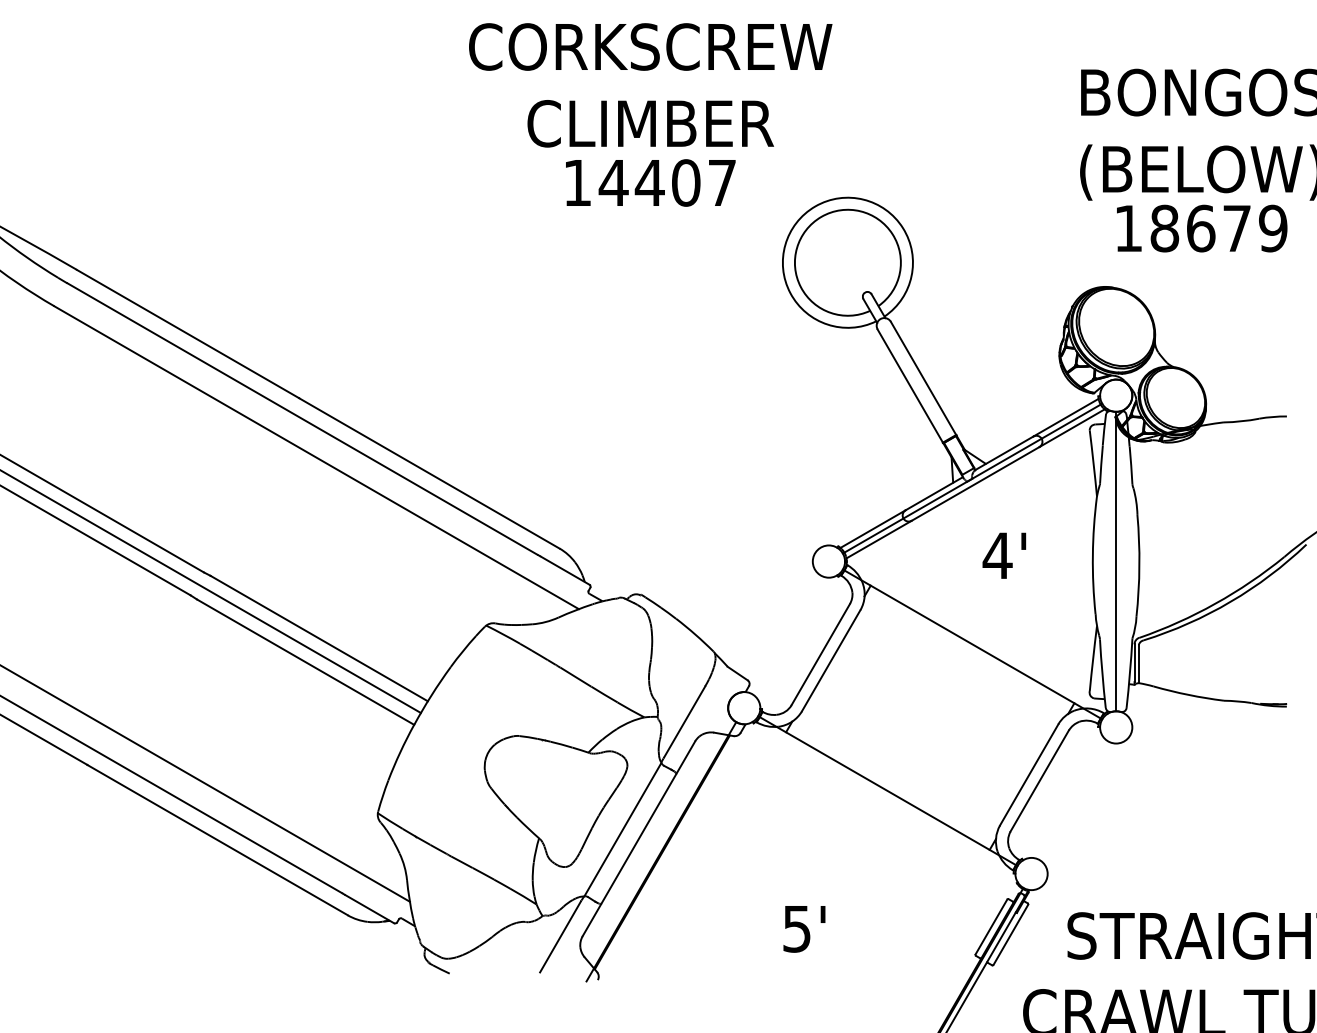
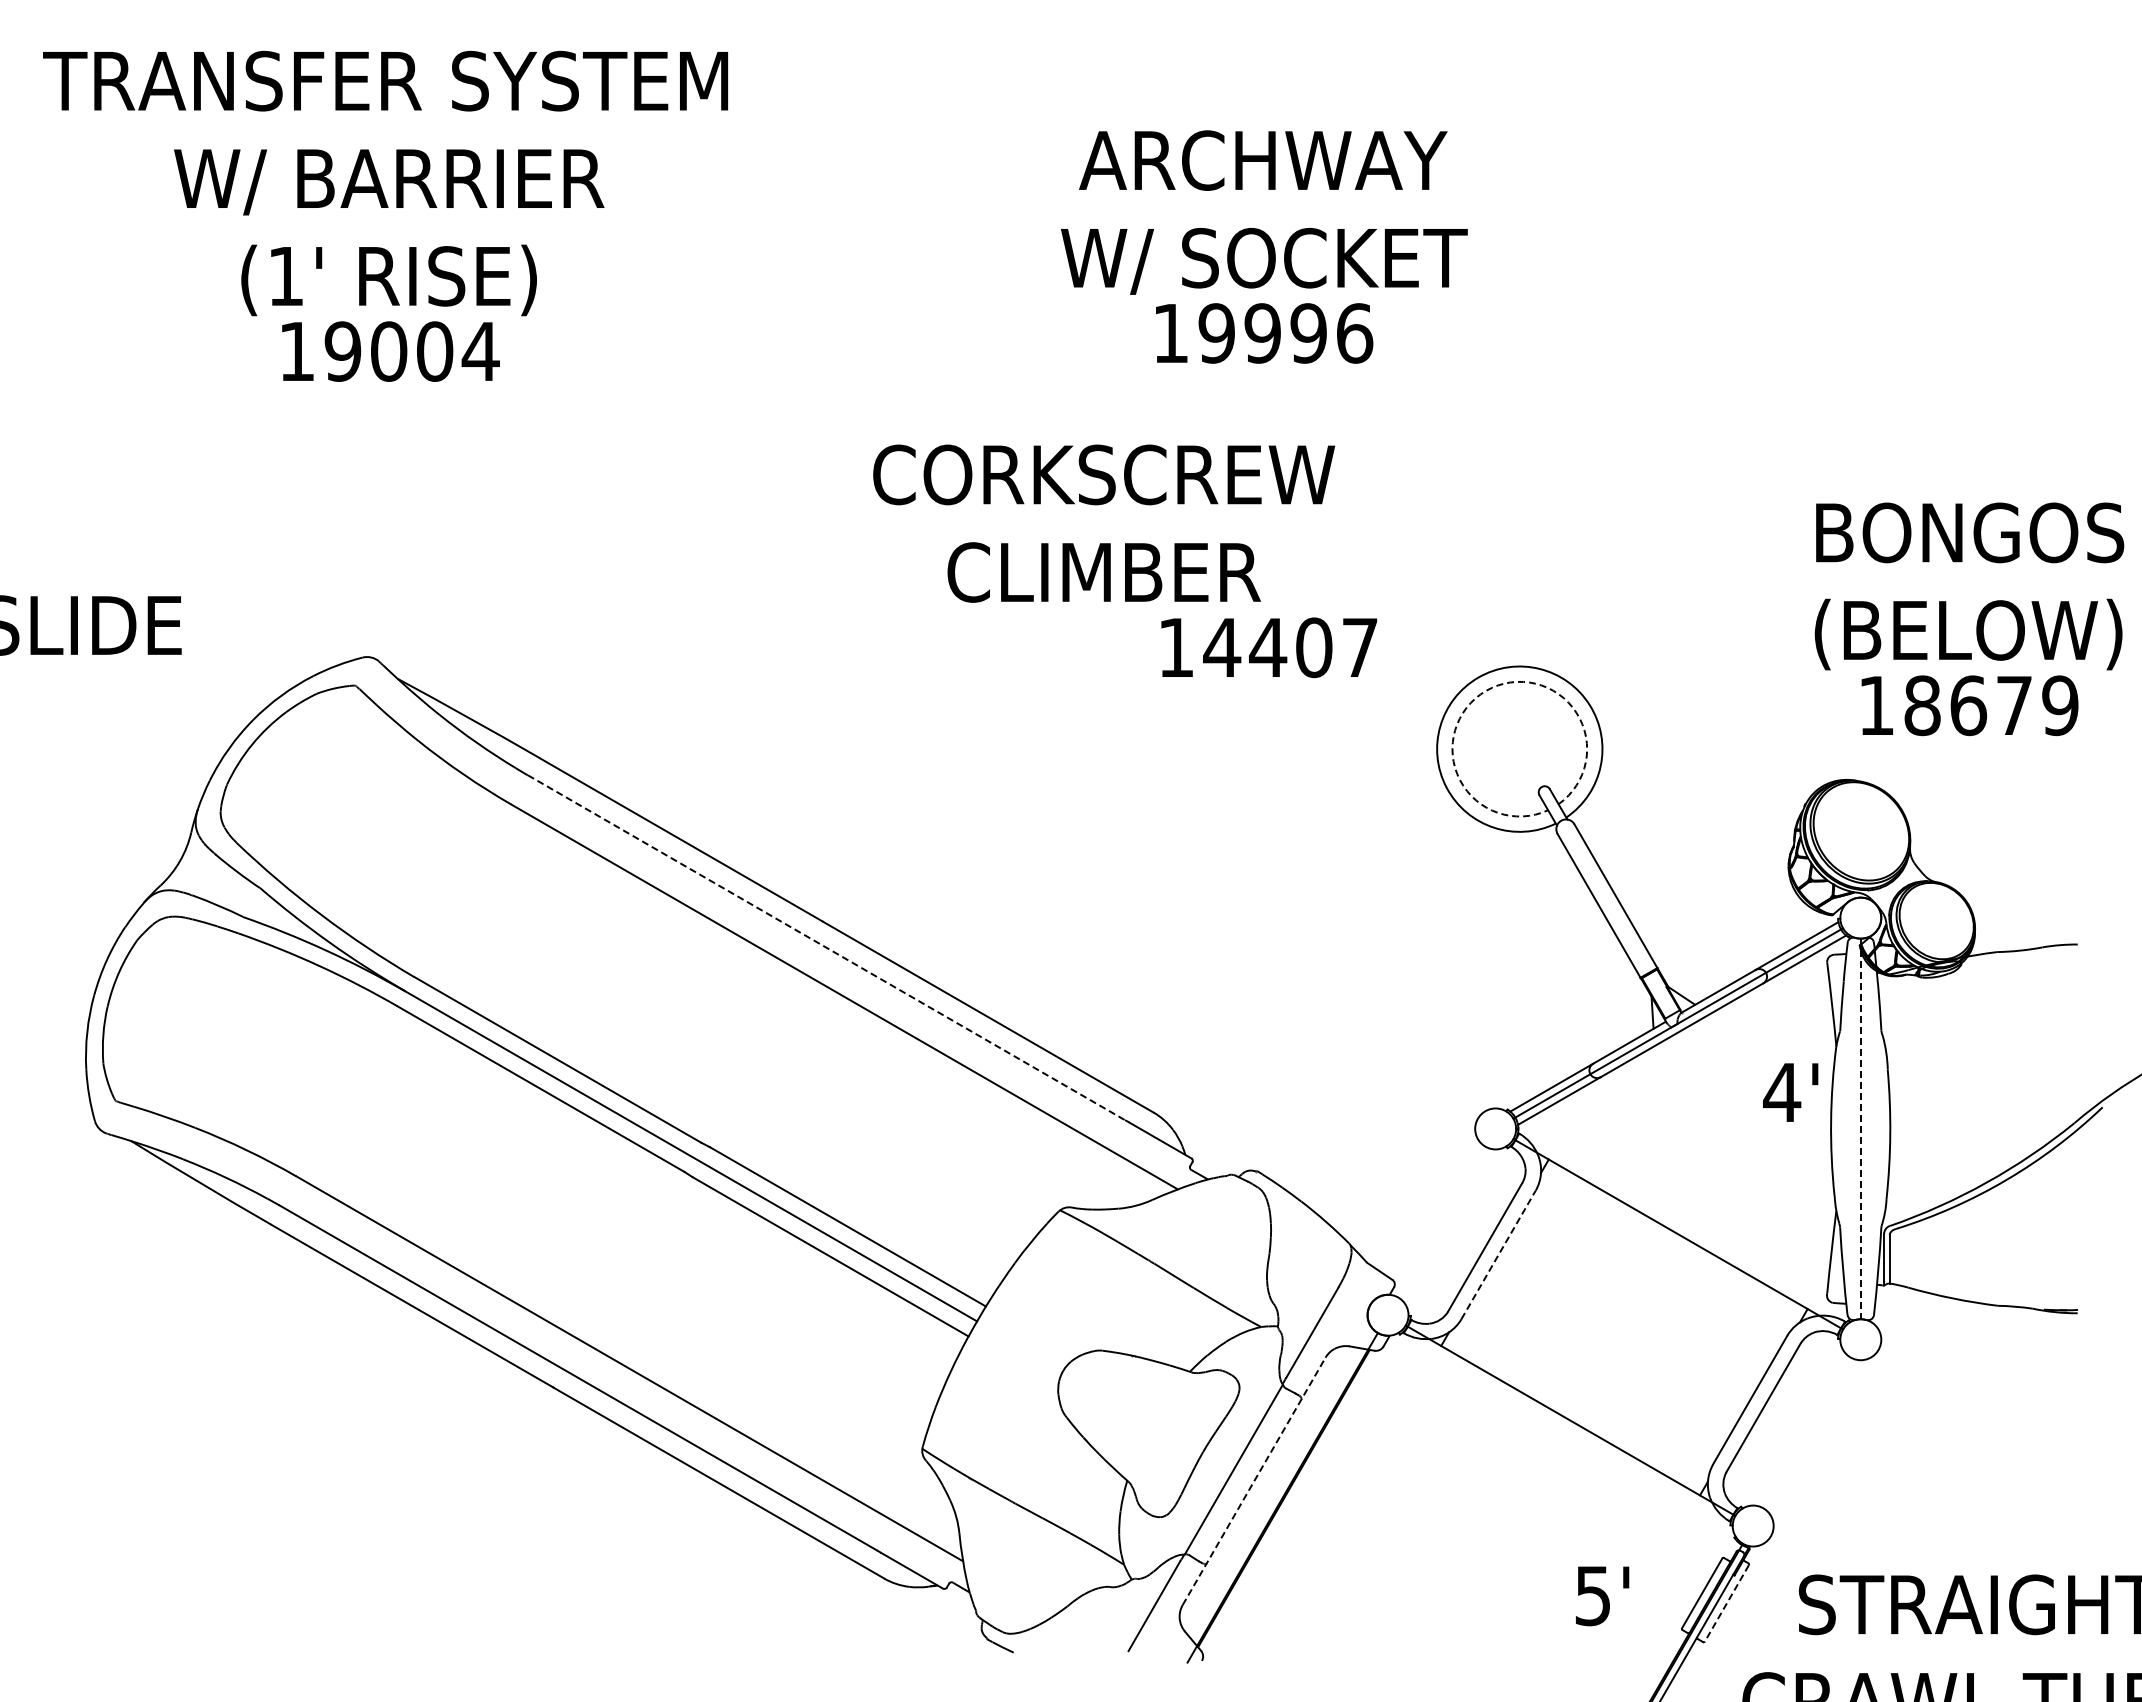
text: (650, 85) -> (1104, 523), moved
arc: (821, 216) -> (1486, 690), solid -> dashed
line: (302, 418) -> (826, 947), solid -> dashed
text: (1004, 555) -> (1790, 1092), moved
line: (1115, 562) -> (1860, 1129), solid -> dashed
line: (831, 660) -> (1498, 1254), solid -> dashed
line: (639, 838) -> (1254, 1481), solid -> dashed
text: (804, 929) -> (1602, 1596), moved
line: (1010, 934) -> (1726, 1603), solid -> dashed

